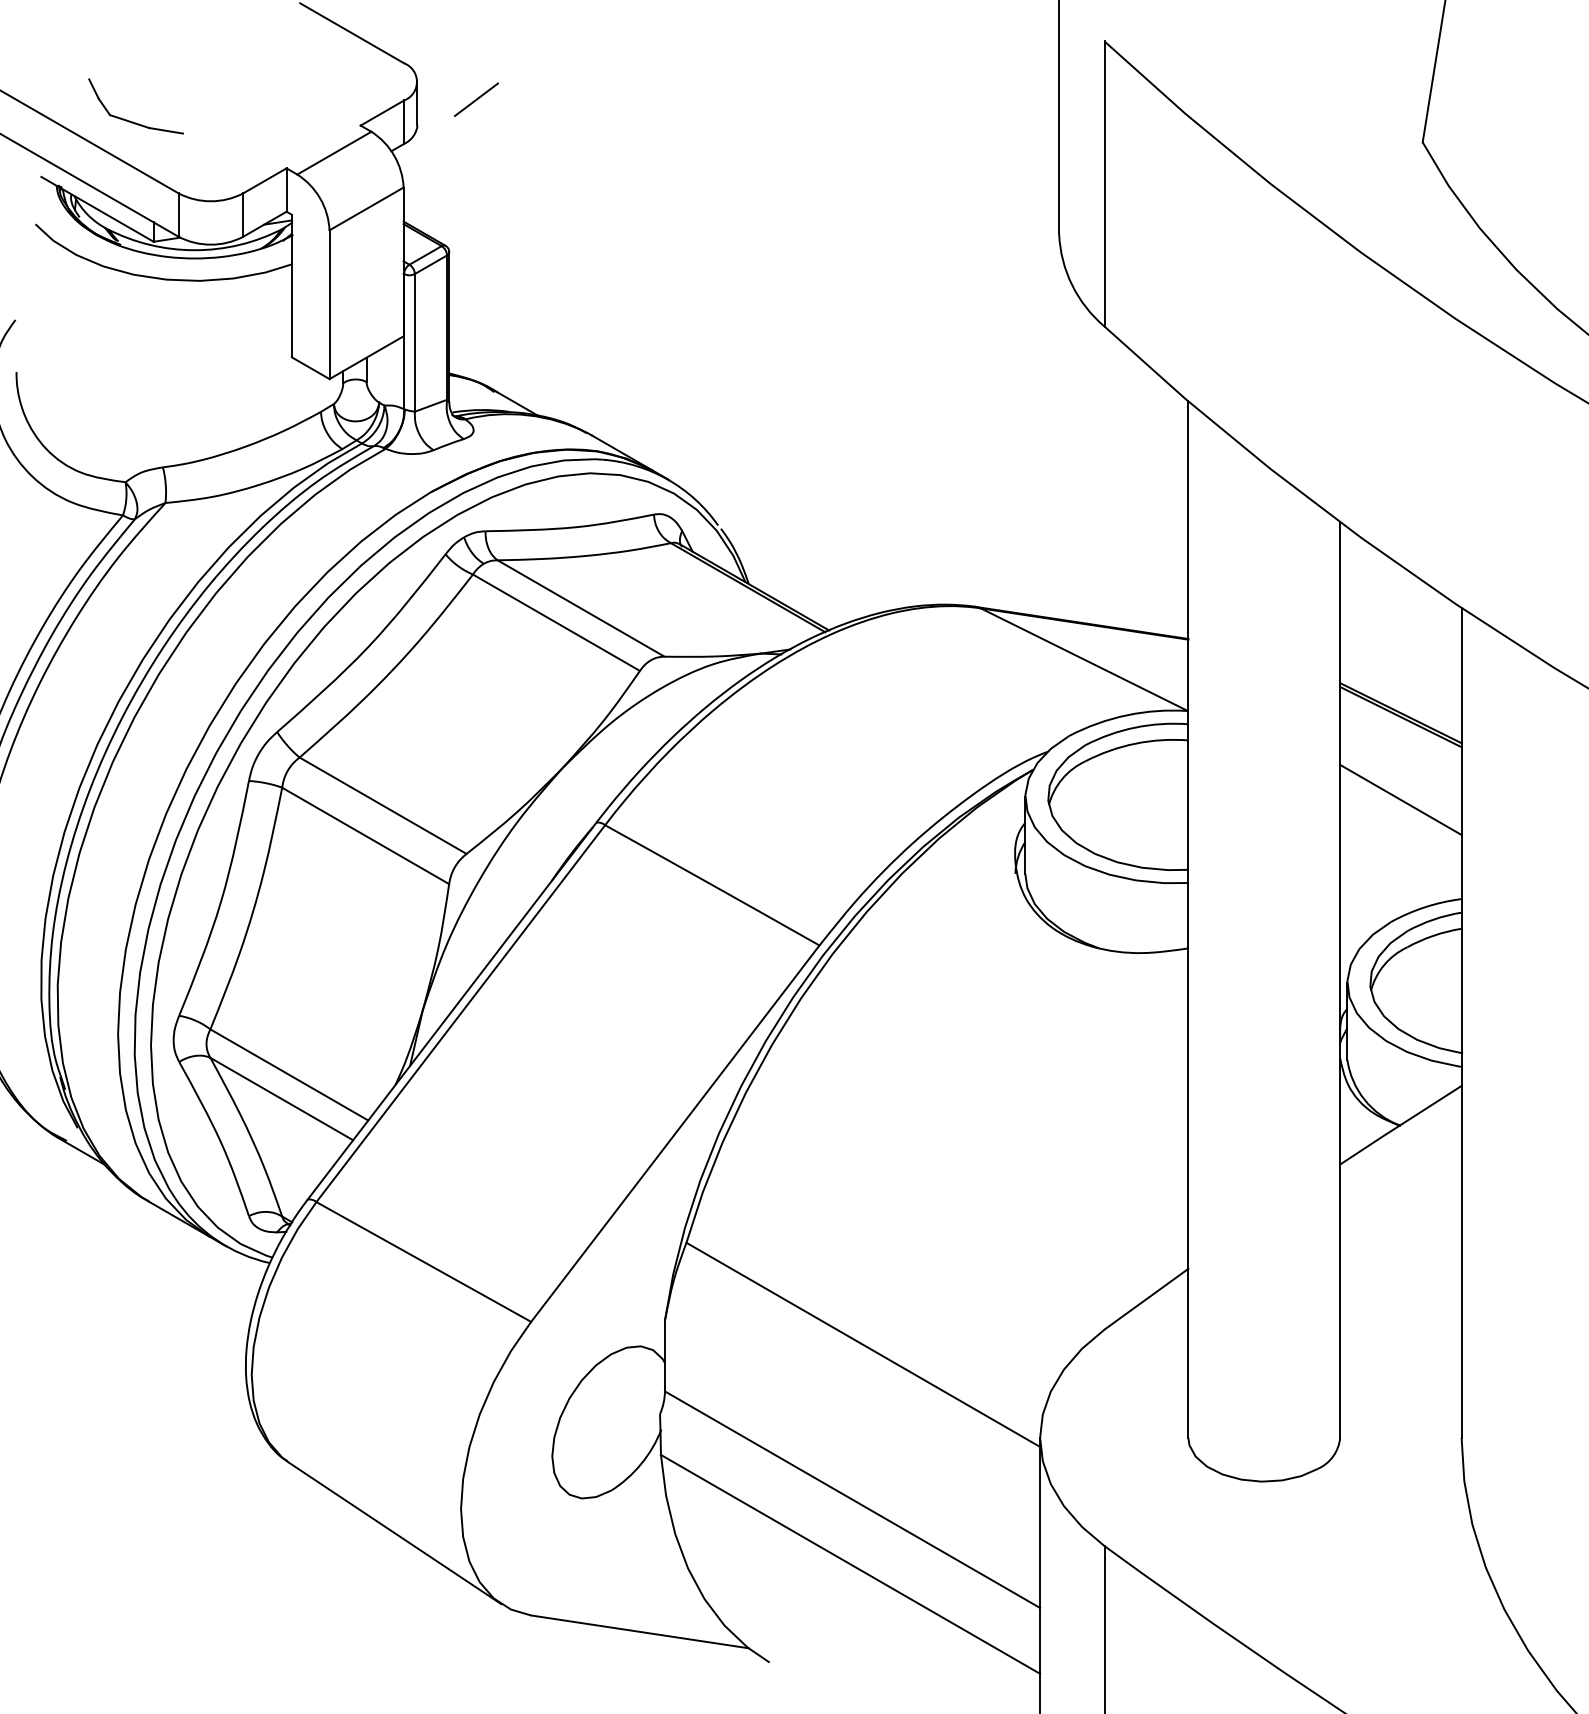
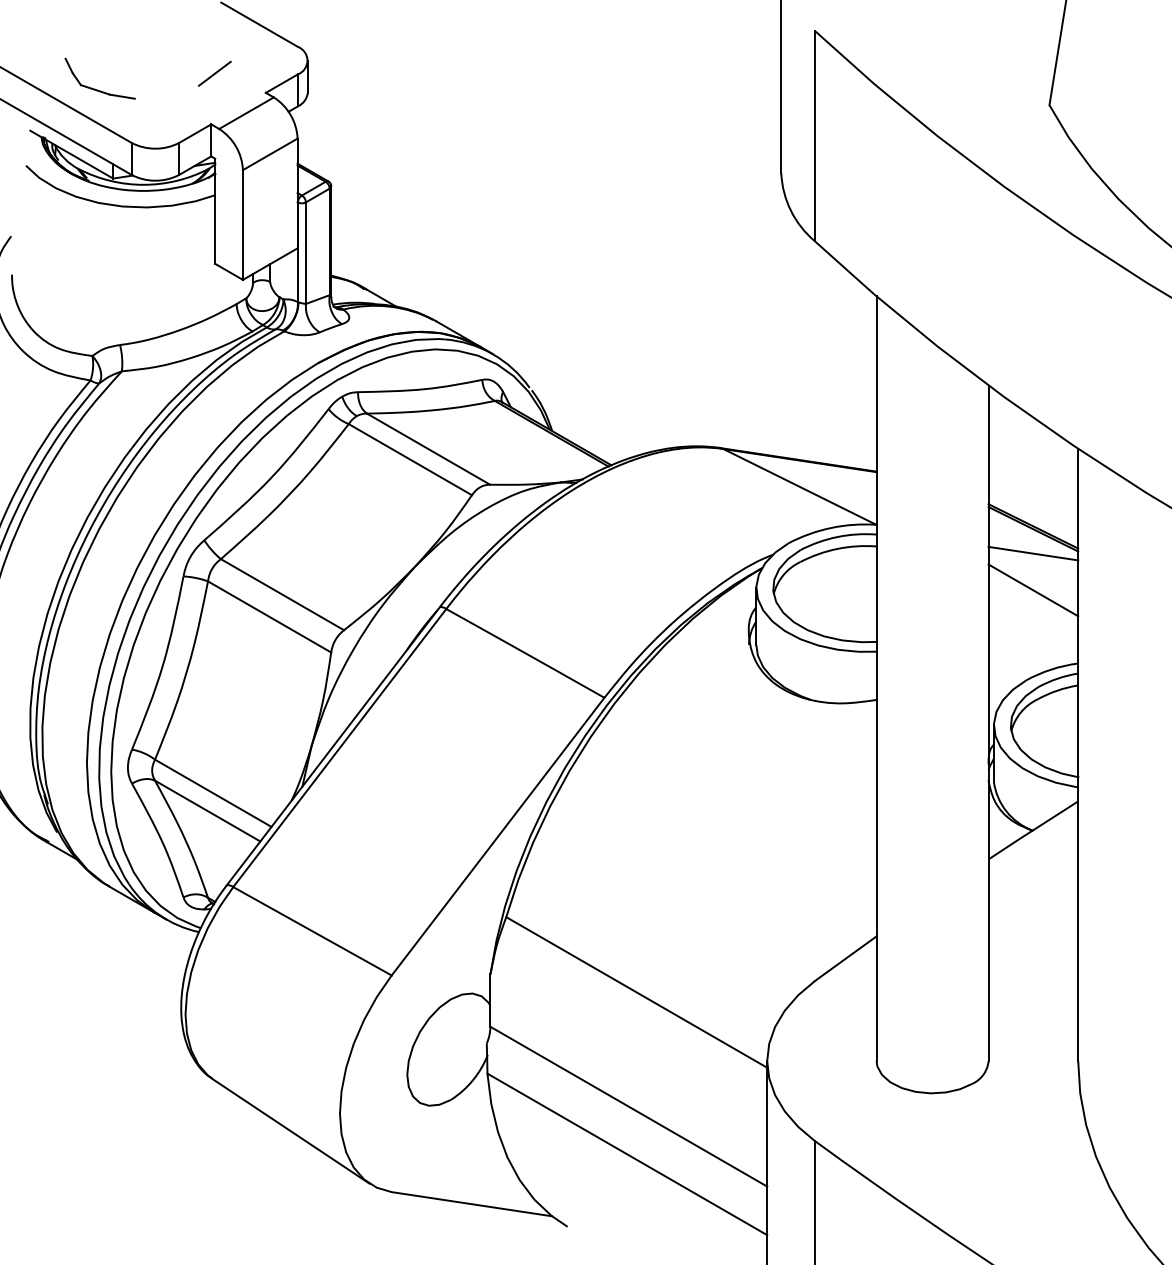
line: (476, 99) -> (214, 73), moved
line: (1400, 749) -> (1033, 553), added

